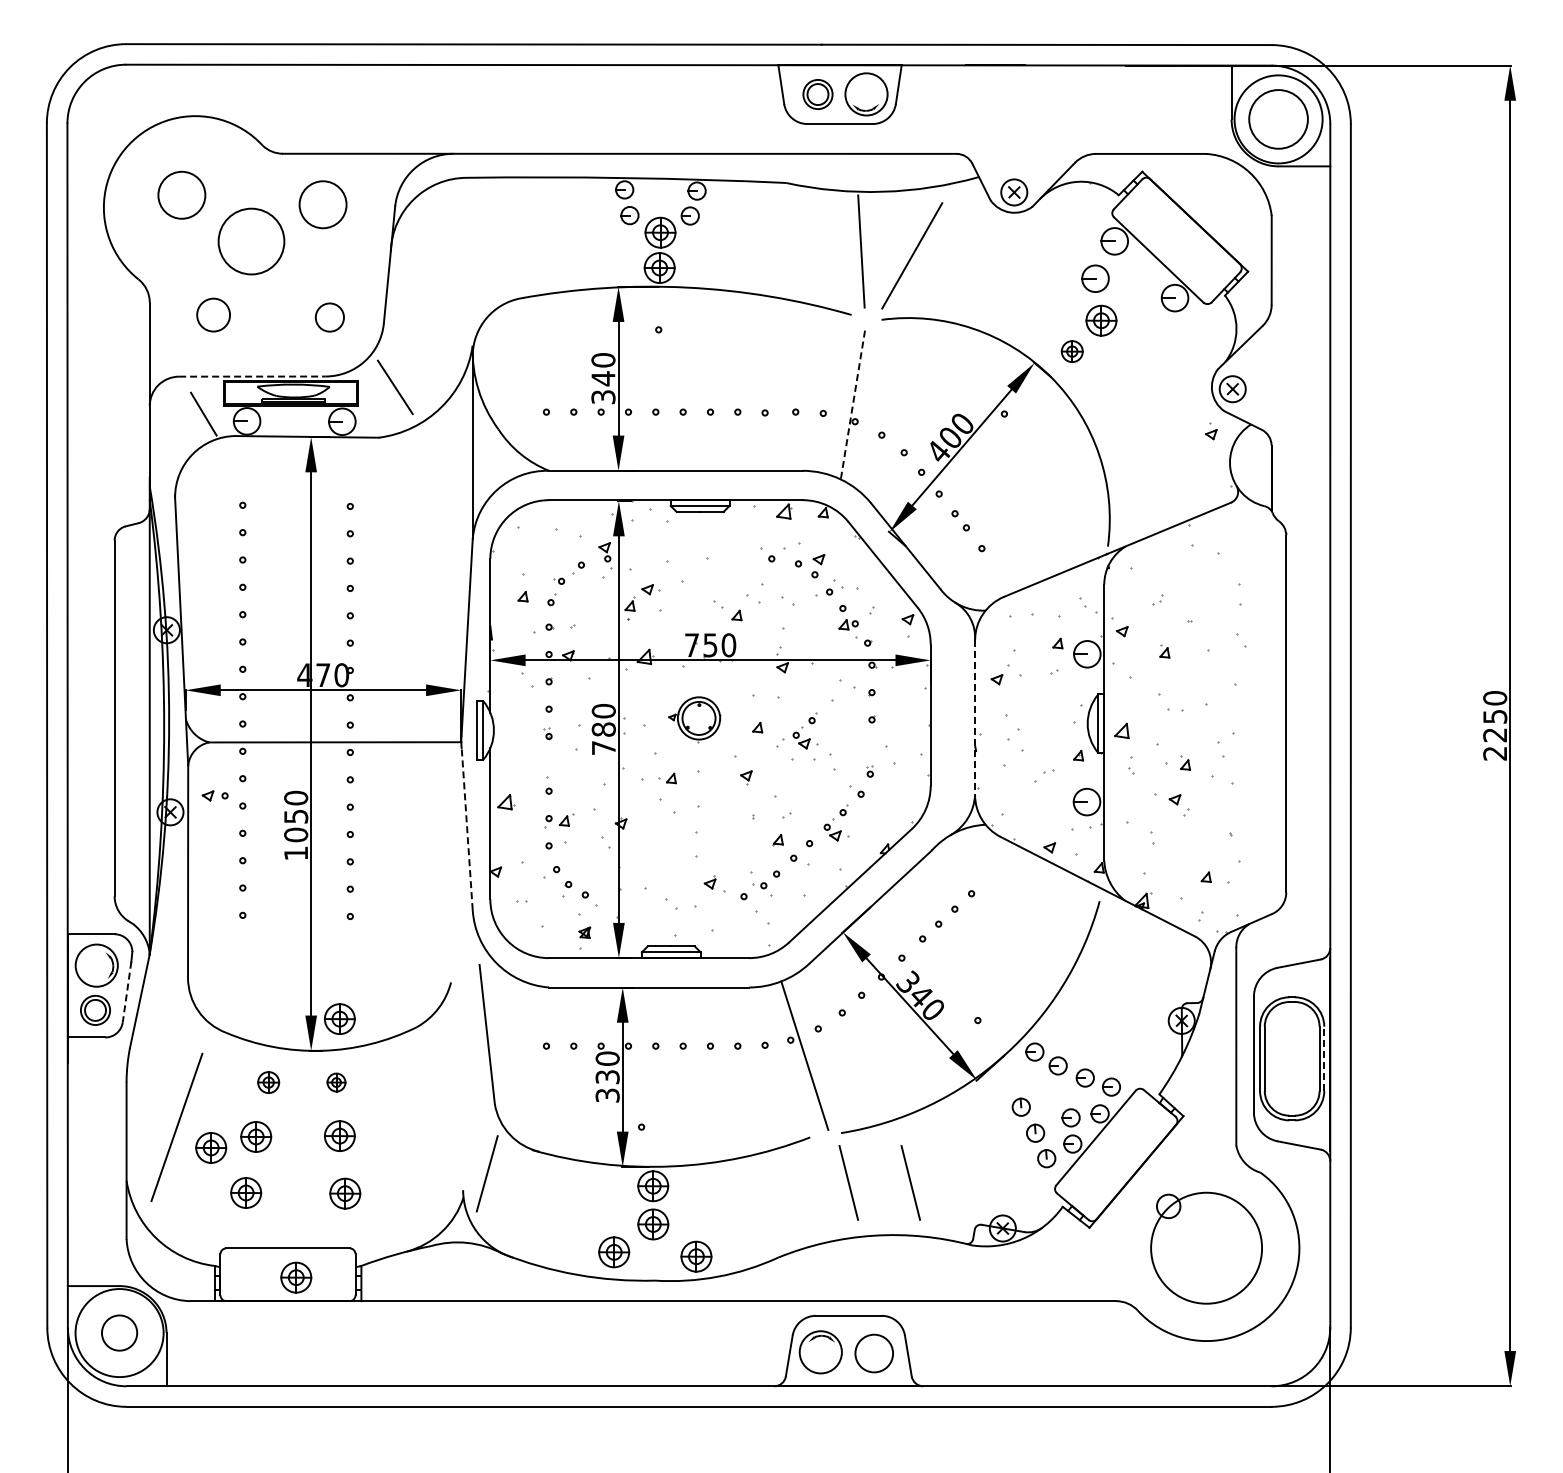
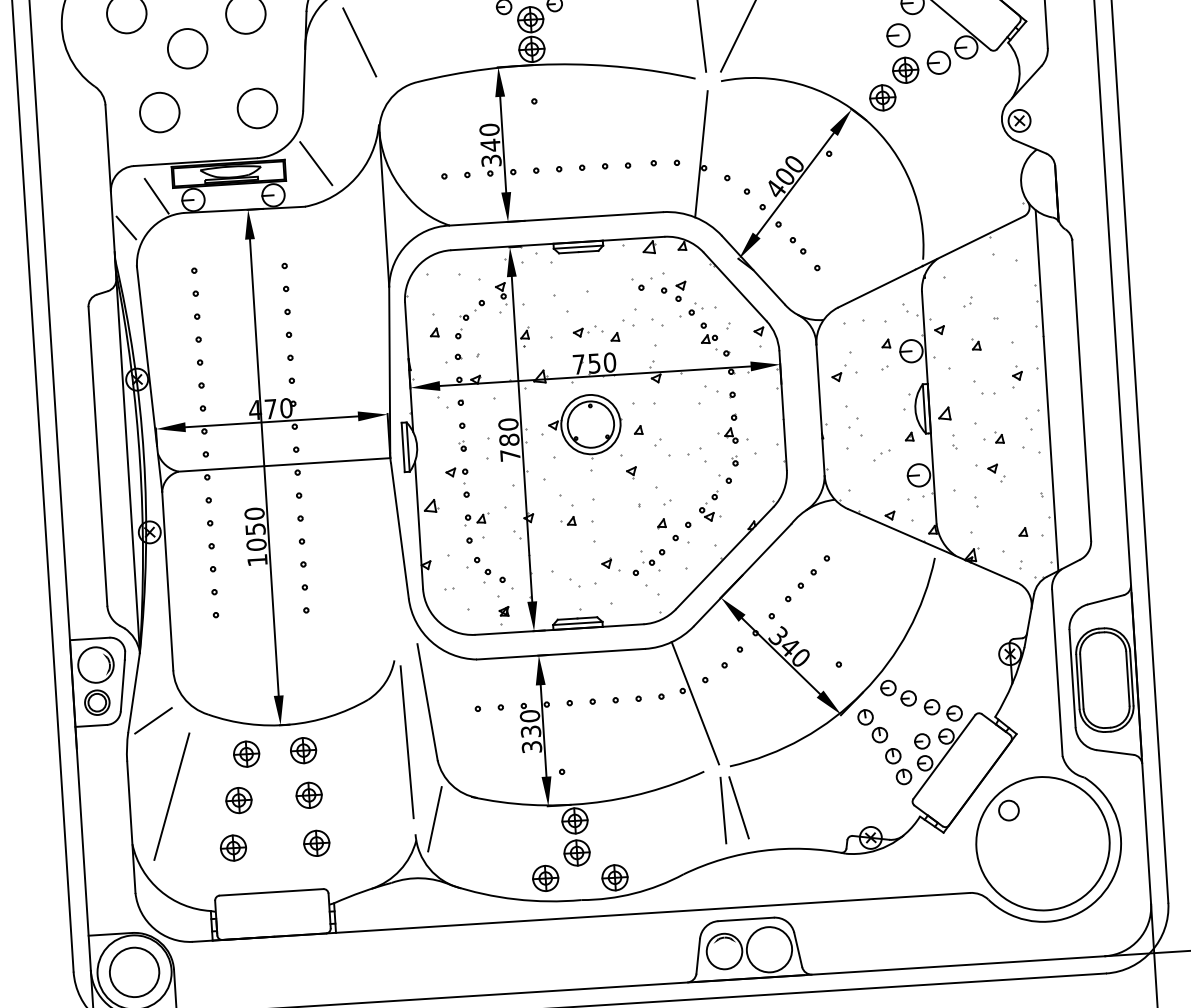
circle: (251, 241) -> (187, 48), size x0.71
line: (455, 246) -> (359, 42), added
circle: (213, 314) -> (159, 112), size x1.43
part: (1141, 314) -> (939, 62), added
circle: (329, 317) -> (257, 108), size x1.67
part: (1072, 351) -> (883, 97), size x1.43
line: (252, 376) -> (195, 162), dashed -> solid
line: (852, 405) -> (701, 154), dashed -> solid
part: (1211, 431) -> (1017, 373), moved
line: (165, 449) -> (126, 227), added
part: (650, 589) -> (580, 332), moved
line: (1245, 710) -> (1047, 390), added
line: (975, 718) -> (820, 411), dashed -> solid
part: (694, 719) -> (584, 426), size x1.67
part: (805, 730) -> (678, 430), removed
part: (863, 740) -> (728, 435), added
part: (667, 778) -> (568, 521), moved
part: (214, 795) -> (456, 471), moved
line: (467, 829) -> (400, 531), dashed -> solid
line: (127, 992) -> (123, 685), dashed -> solid
part: (339, 1018) -> (302, 696), removed
line: (160, 1035) -> (153, 720), added
line: (1324, 1058) -> (1132, 678), dashed -> solid
line: (459, 1079) -> (406, 741), added
part: (268, 1082) -> (246, 754), size x1.43
part: (336, 1082) -> (303, 750), size x1.67
part: (1005, 1084) -> (865, 716), added
part: (211, 1147) -> (201, 811), removed
line: (910, 1182) -> (790, 804), removed
line: (829, 1184) -> (722, 810), added
circle: (1206, 1247) -> (1042, 843), size x1.43
part: (296, 1277) -> (280, 916), removed
circle: (119, 1332) -> (134, 971), size x1.67
circle: (874, 1353) -> (769, 949), size x1.43

